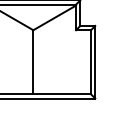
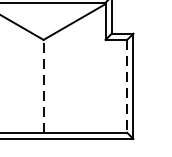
line: (33, 62) -> (43, 86), solid -> dashed
line: (90, 62) -> (126, 86), solid -> dashed

